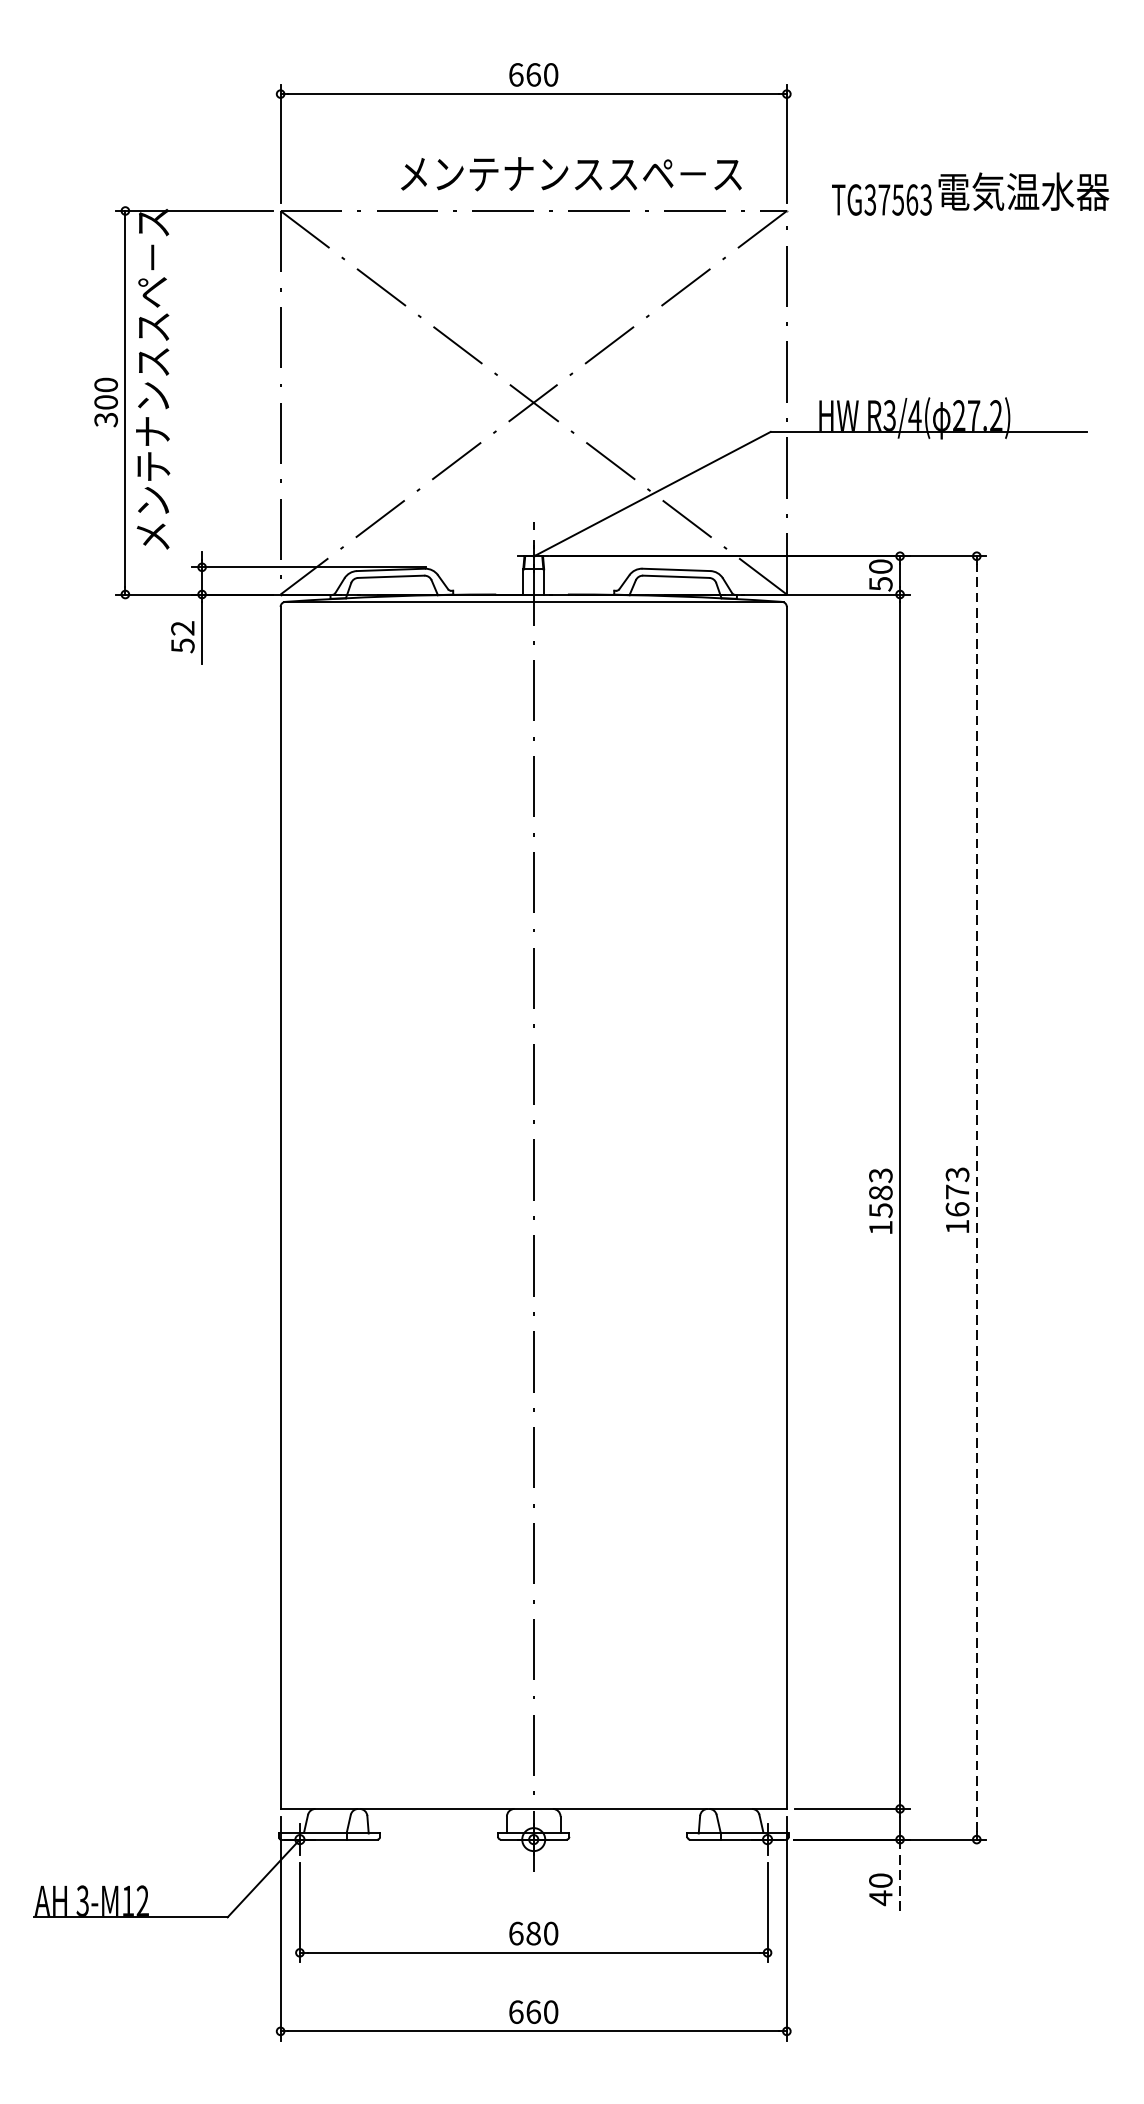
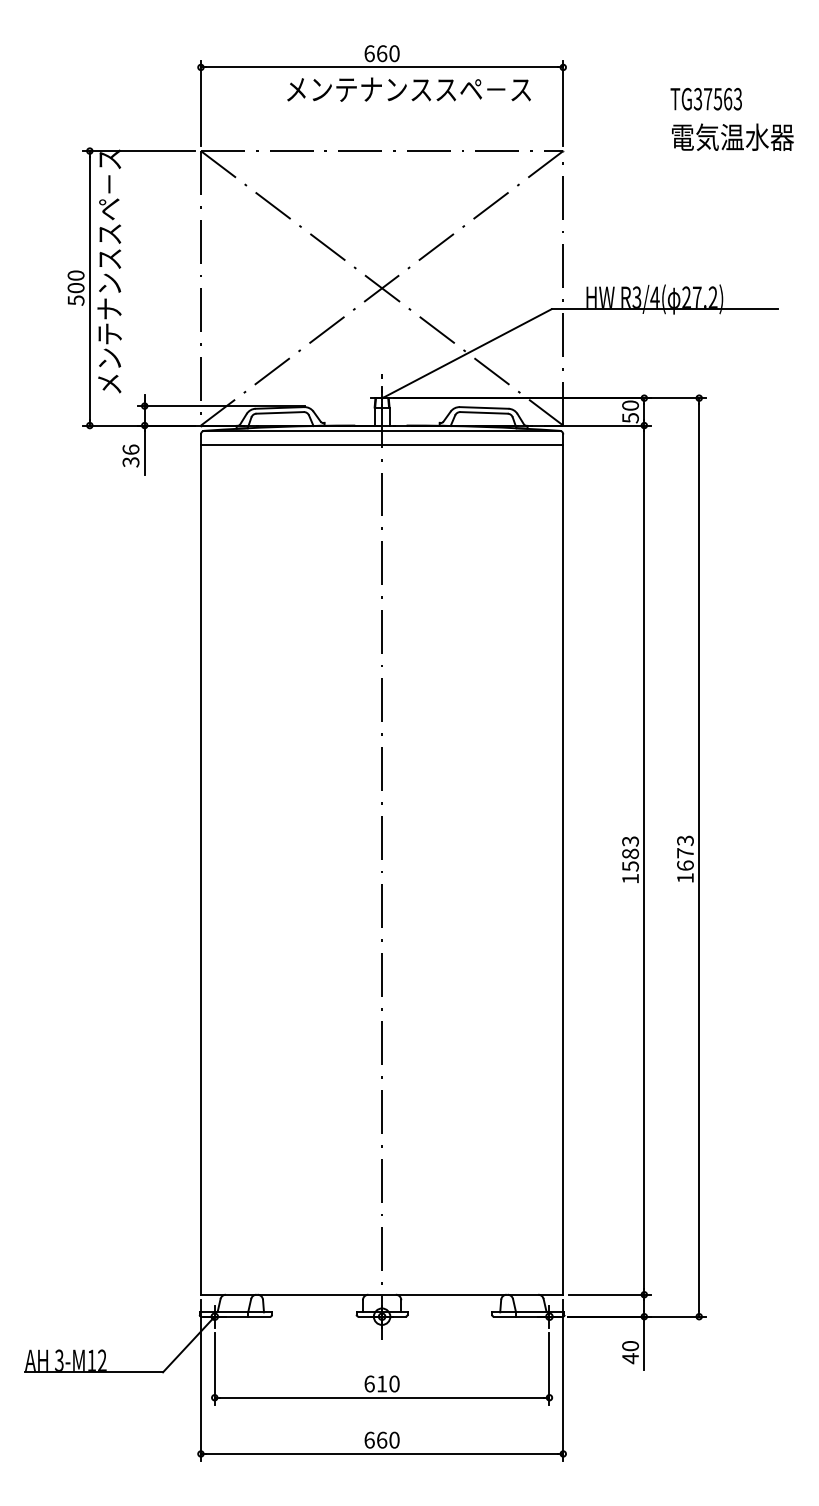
text: (570, 173) -> (408, 89), moved
text: (880, 199) -> (705, 98), moved
text: (105, 419) -> (75, 300), 300 -> 500
line: (532, 622) -> (381, 445), added
text: (182, 636) -> (130, 455), 52 -> 36
line: (977, 1198) -> (699, 857), dashed -> solid
line: (900, 1877) -> (644, 1343), dashed -> solid
text: (534, 1932) -> (382, 1383), 680 -> 610

